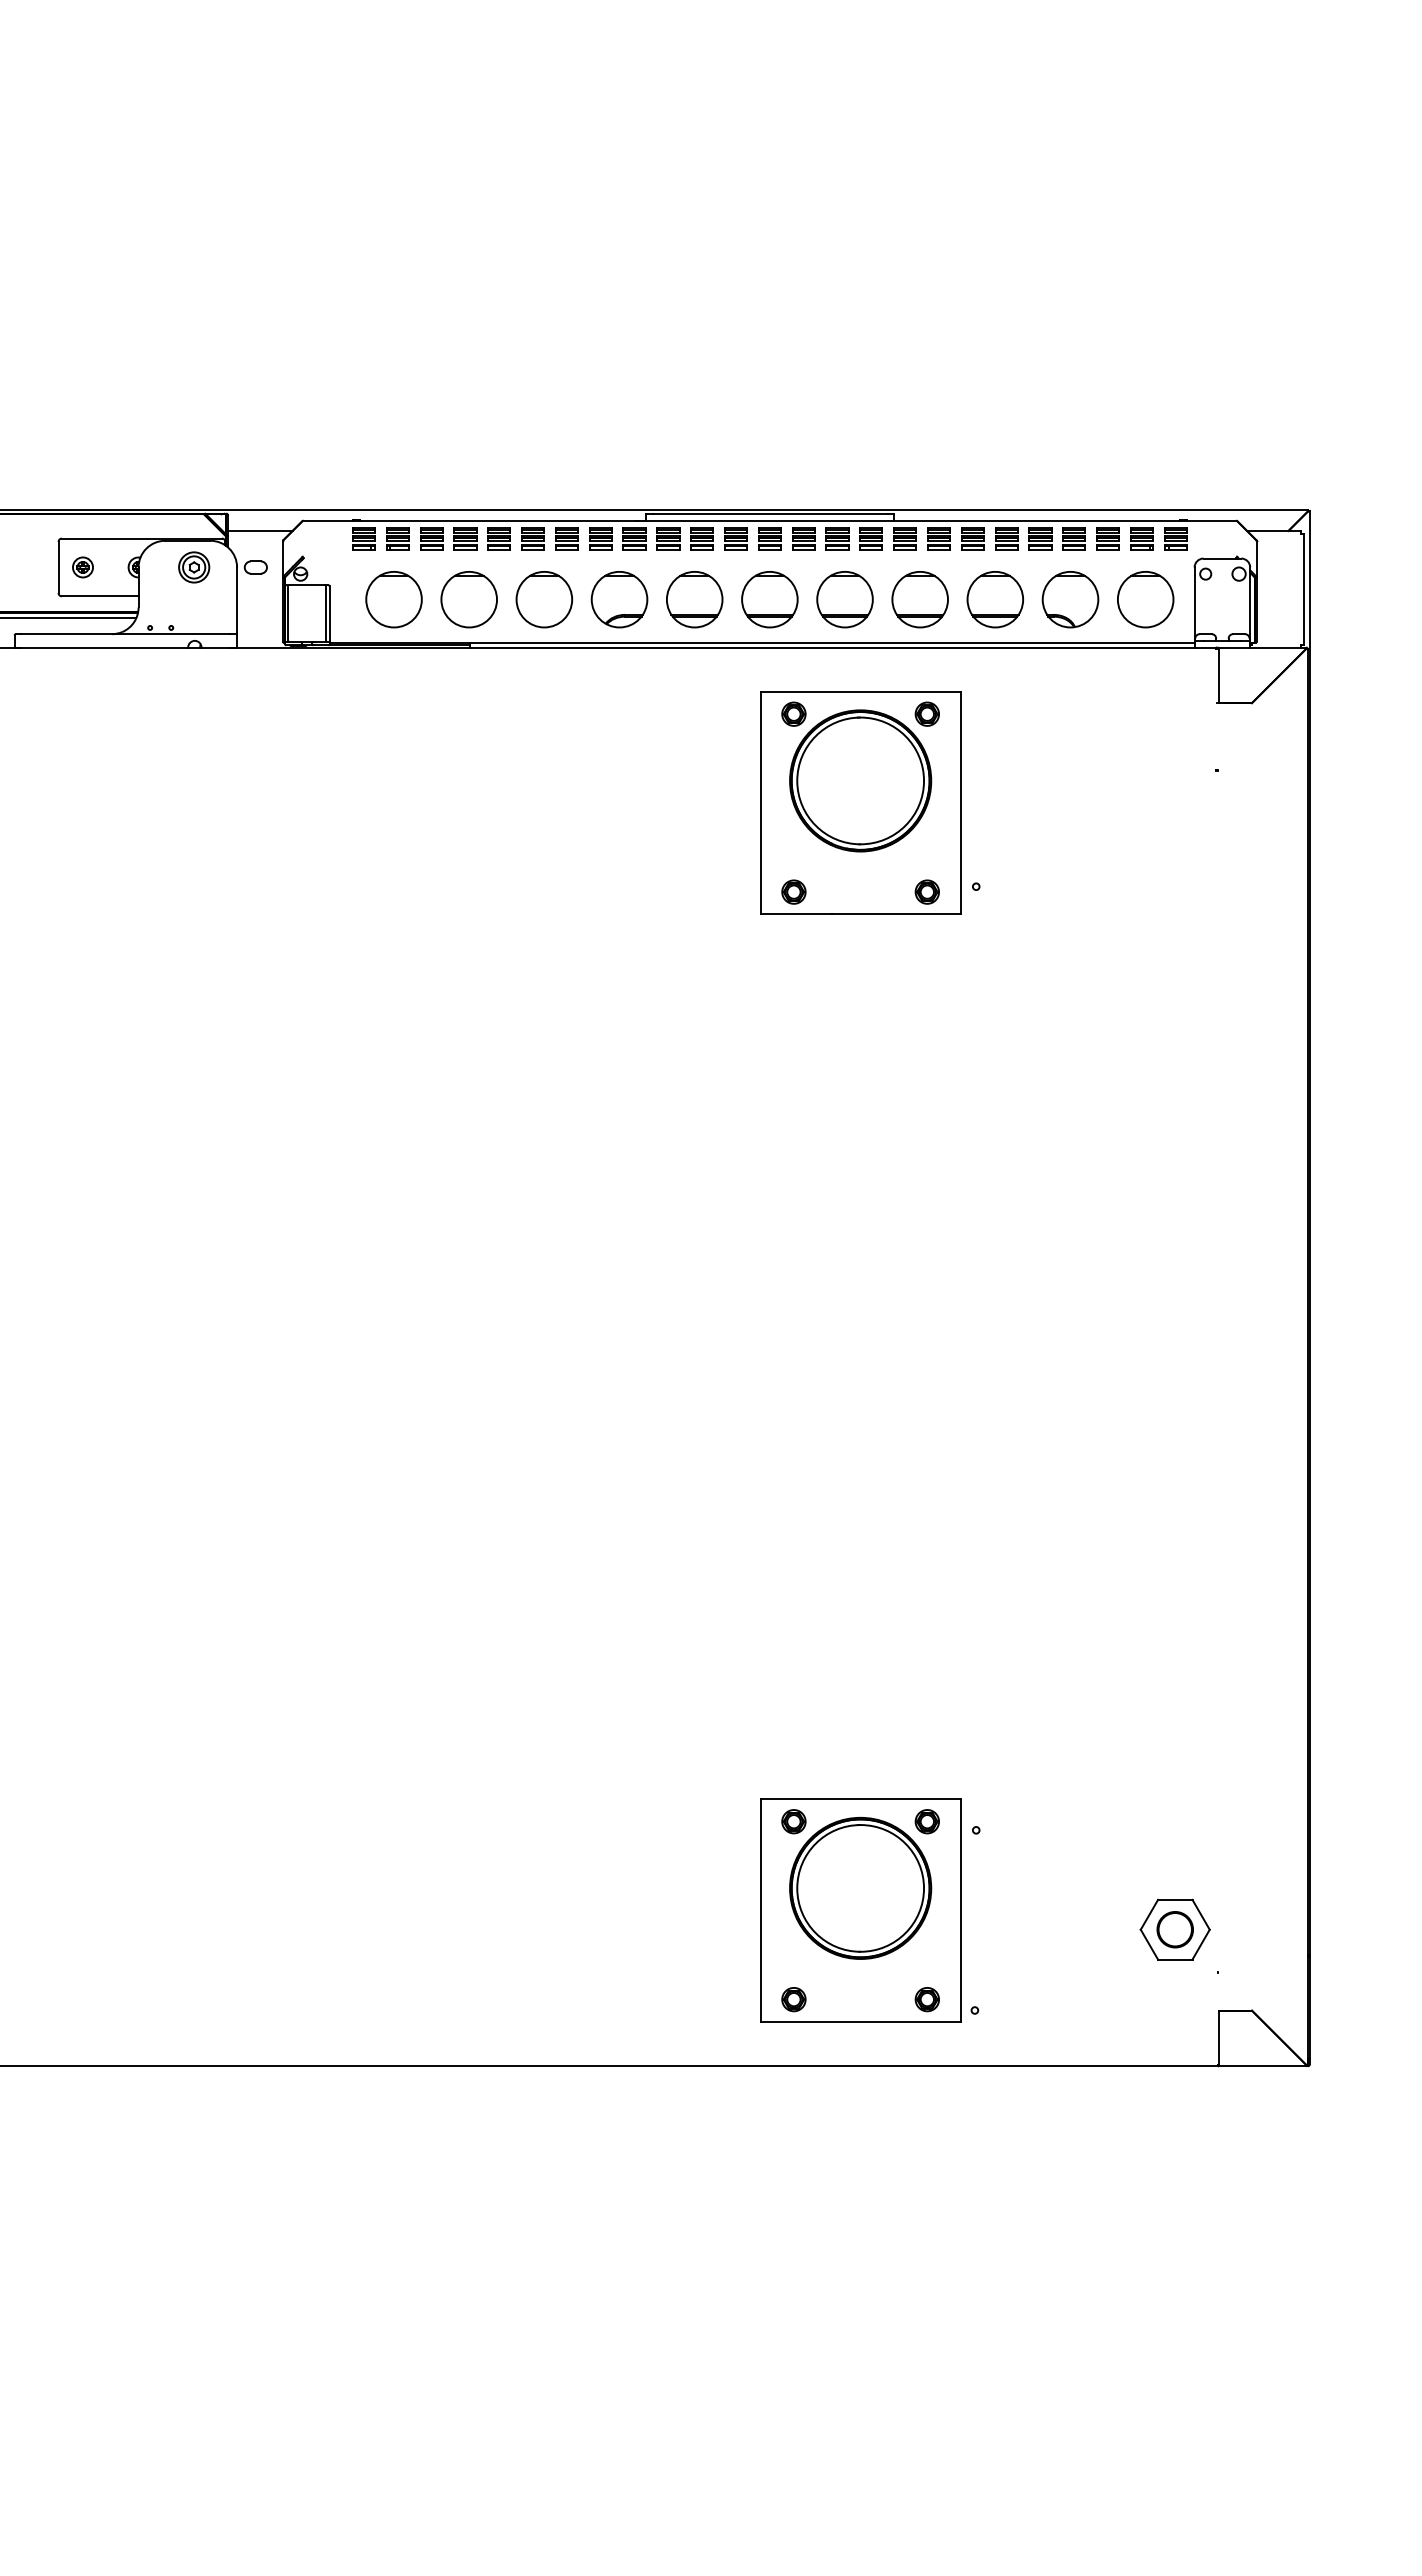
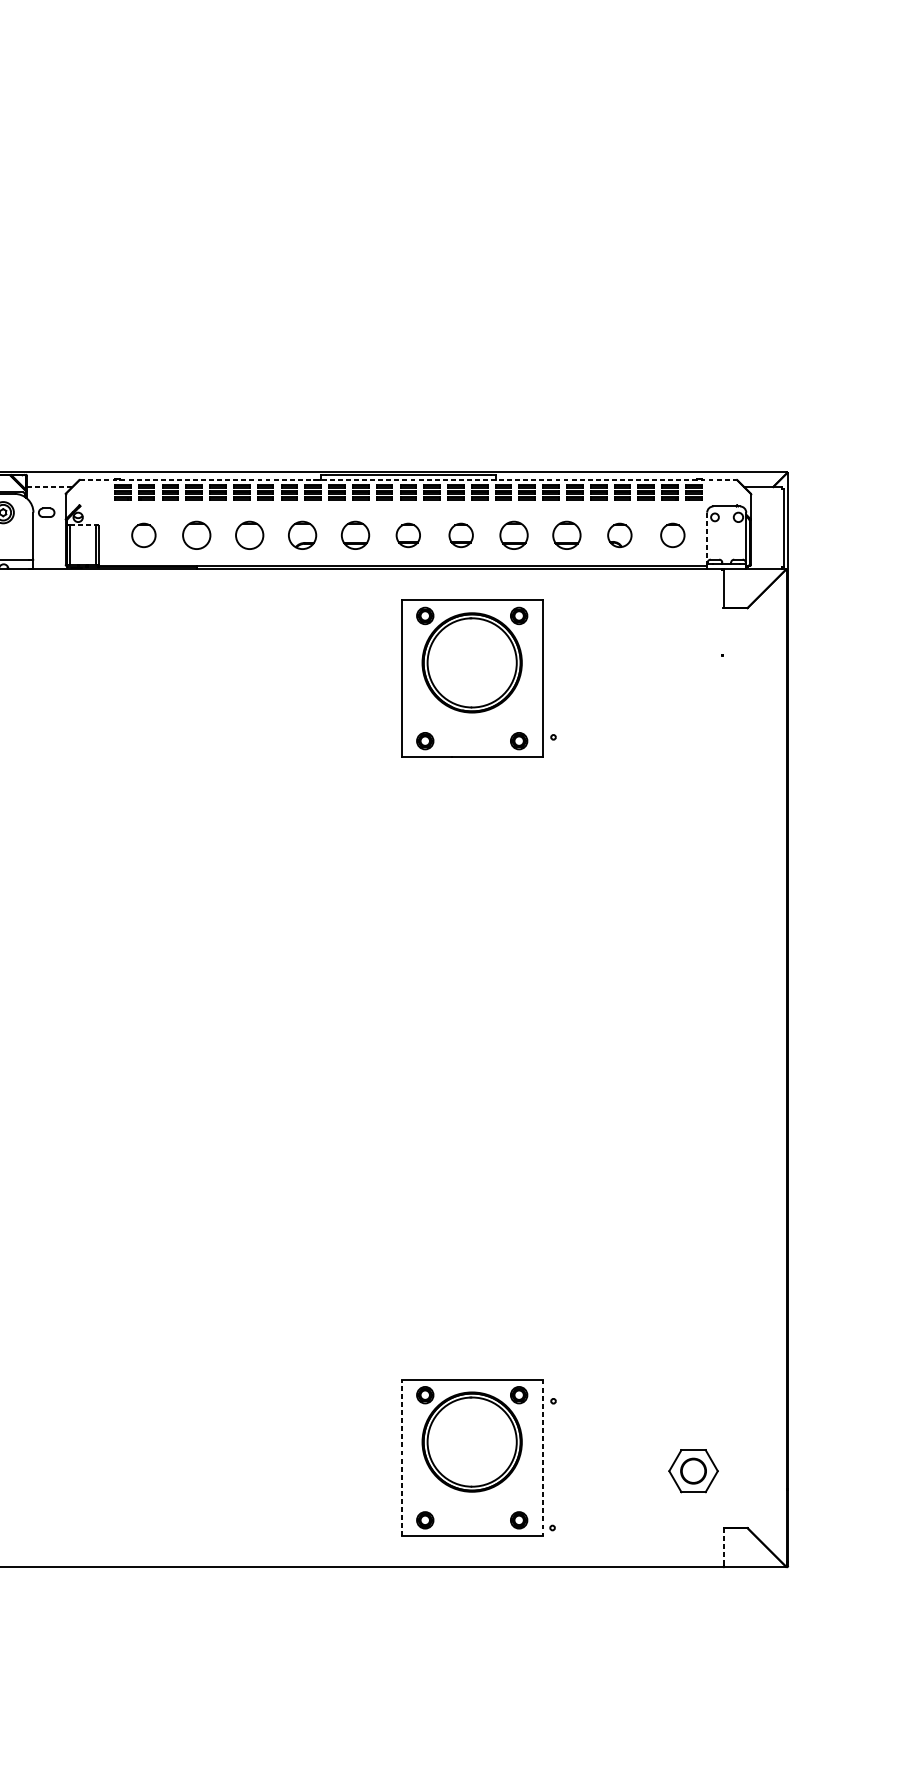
line: (770, 520) -> (408, 479), solid -> dashed
line: (260, 530) -> (49, 486), solid -> dashed
line: (307, 585) -> (83, 525), solid -> dashed
part: (393, 599) -> (143, 535), size x0.6
part: (468, 599) -> (196, 535), size x0.7
part: (544, 599) -> (249, 535), size x0.7
part: (619, 599) -> (302, 535), size x0.7
part: (694, 599) -> (355, 535), size x0.7
part: (769, 599) -> (408, 535), size x0.6
part: (844, 599) -> (460, 535), size x0.6
part: (919, 599) -> (513, 535), size x0.7
part: (994, 599) -> (566, 535), size x0.7
part: (1070, 599) -> (619, 535), size x0.6
part: (1145, 599) -> (672, 535), size x0.6
line: (1194, 604) -> (707, 538), solid -> dashed
line: (760, 1910) -> (401, 1457), solid -> dashed
line: (960, 1911) -> (542, 1458), solid -> dashed
line: (1218, 2038) -> (723, 1547), solid -> dashed

